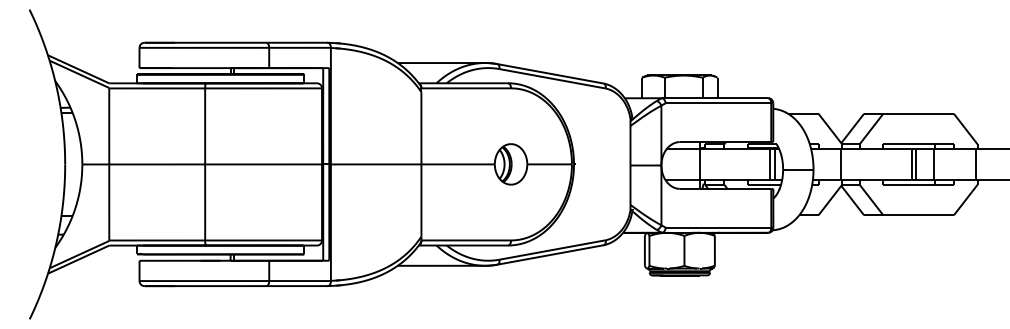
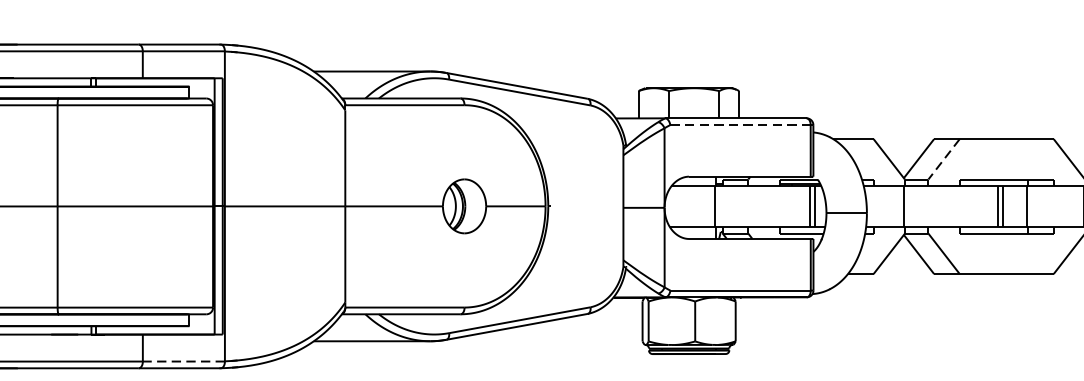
line: (718, 103) -> (740, 125), solid -> dashed
line: (871, 129) -> (944, 159), solid -> dashed
line: (300, 281) -> (184, 362), solid -> dashed

